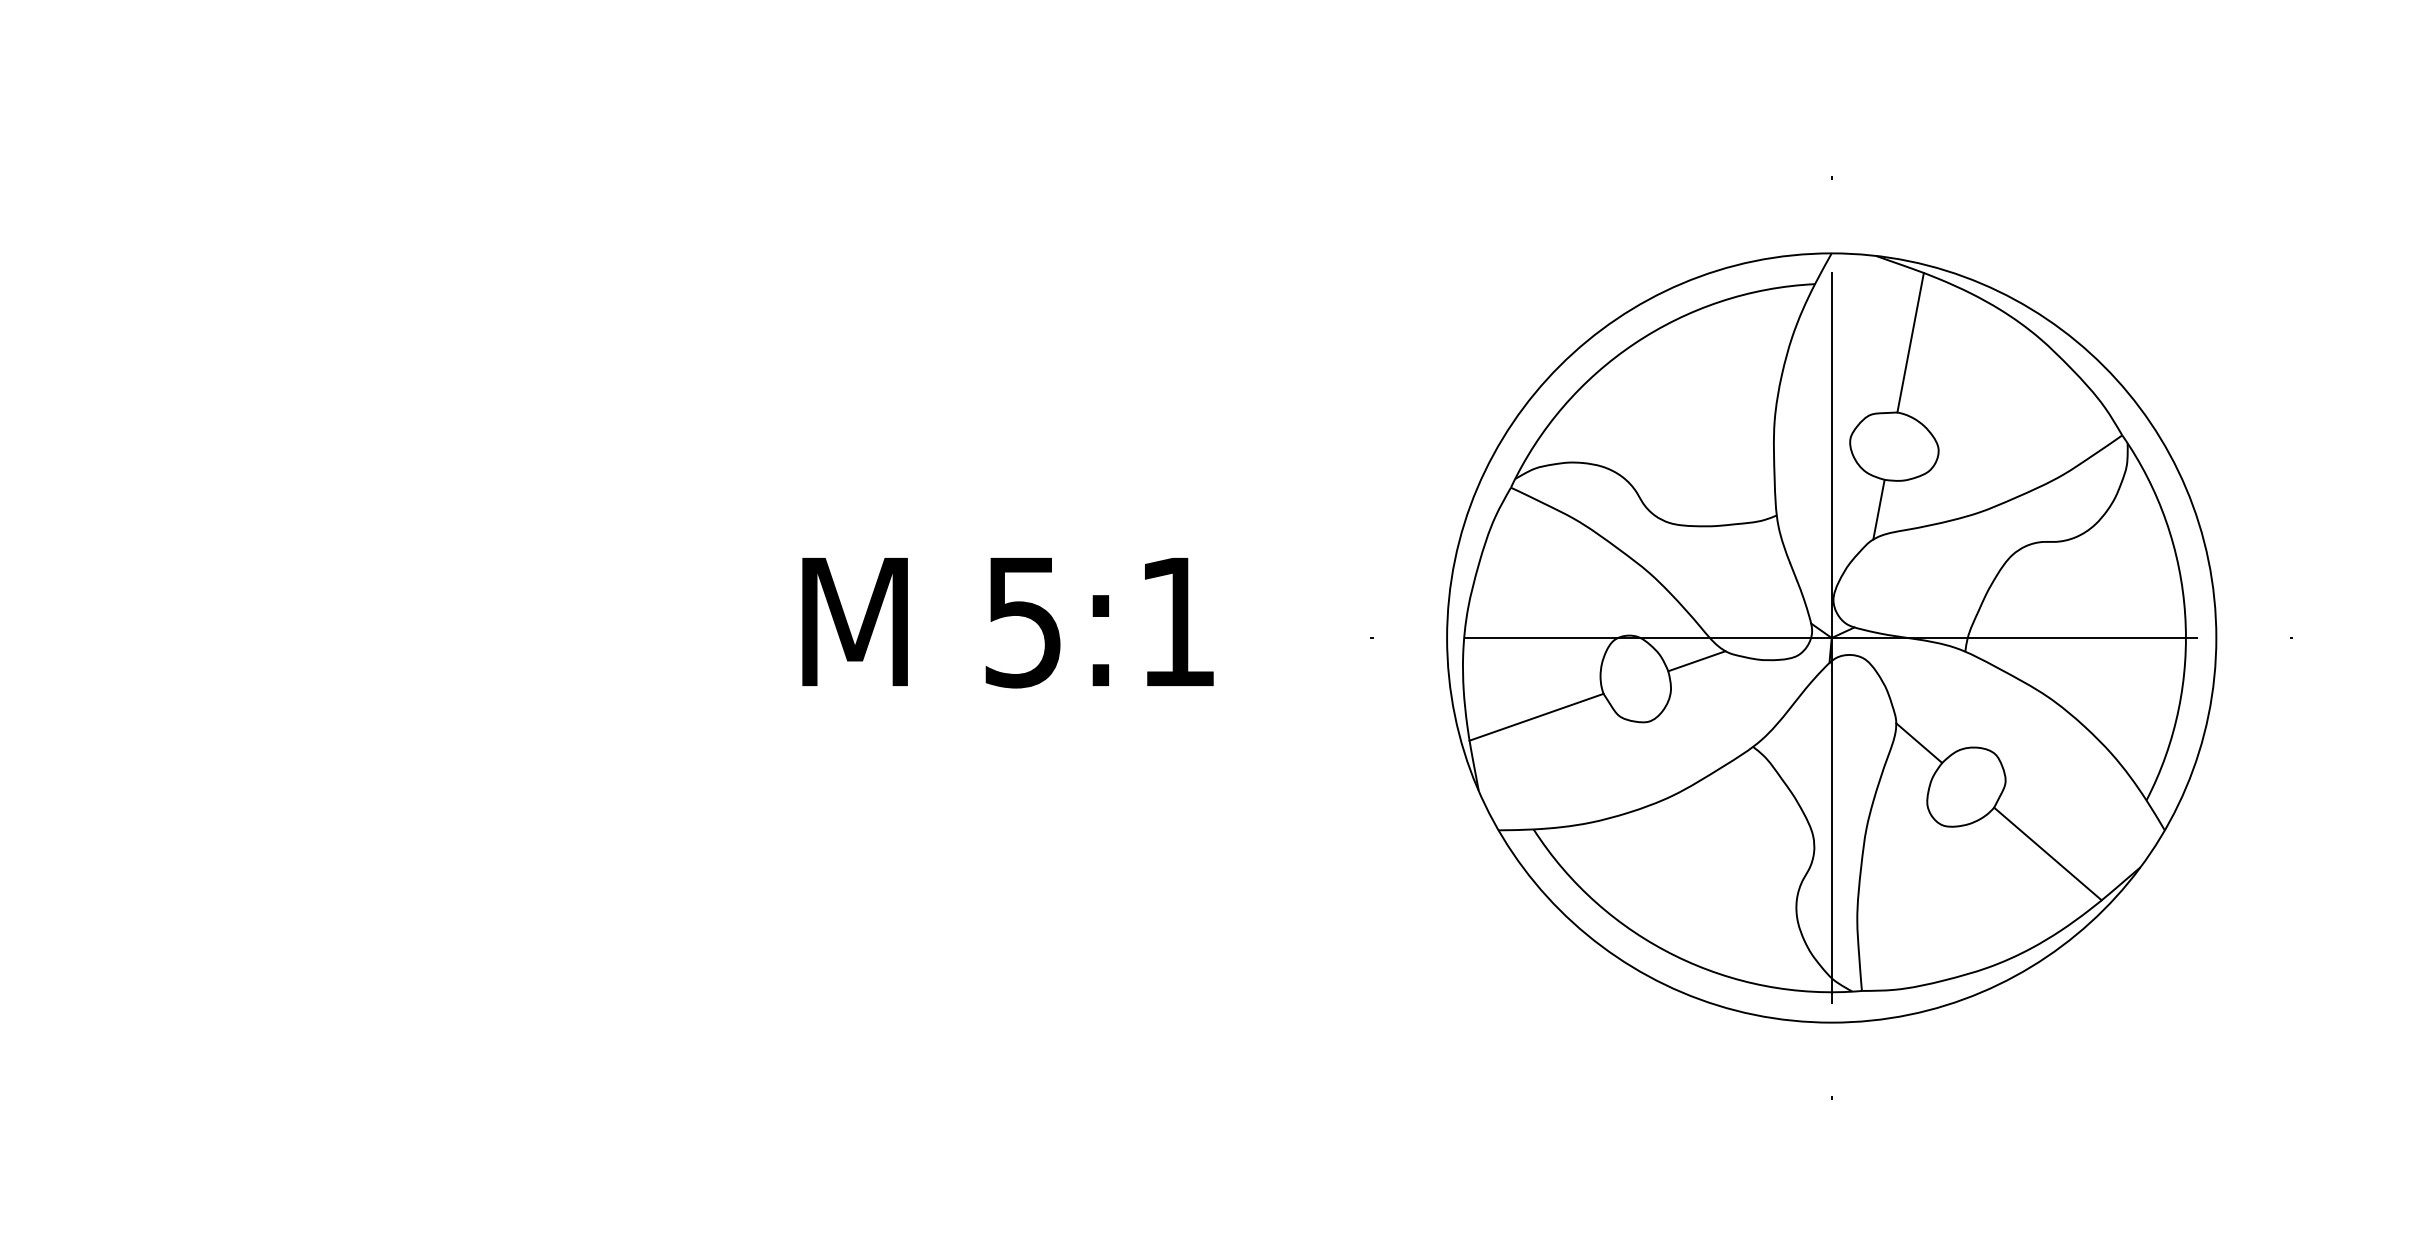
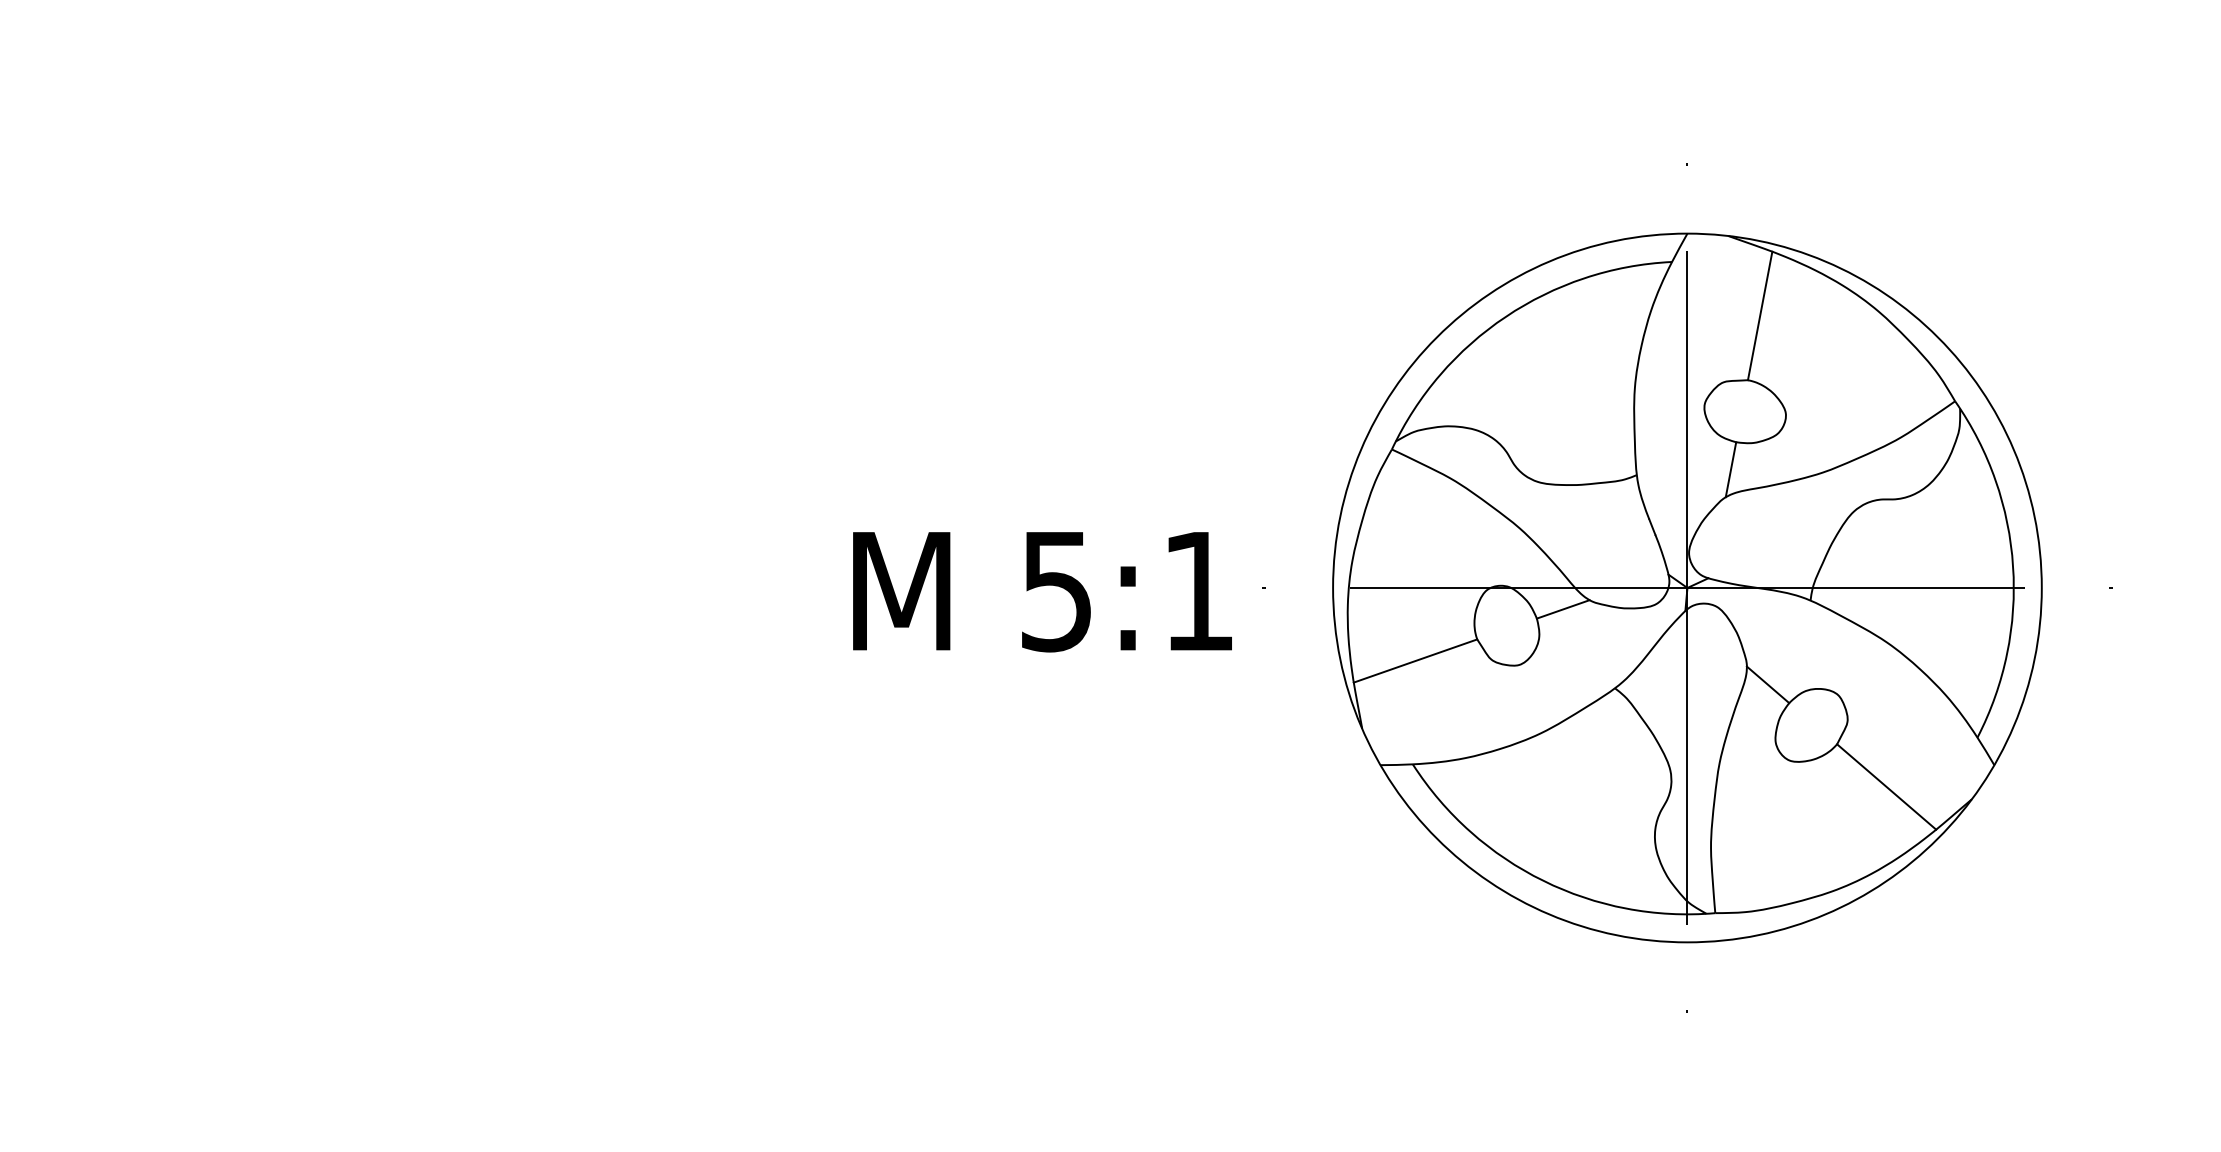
text: (1007, 623) -> (1042, 592), moved

